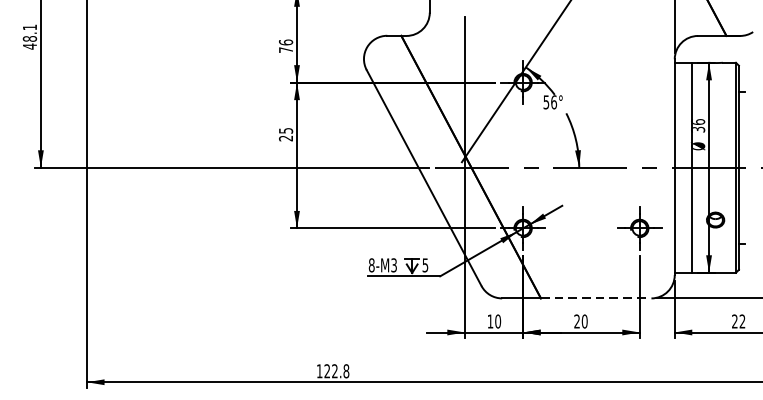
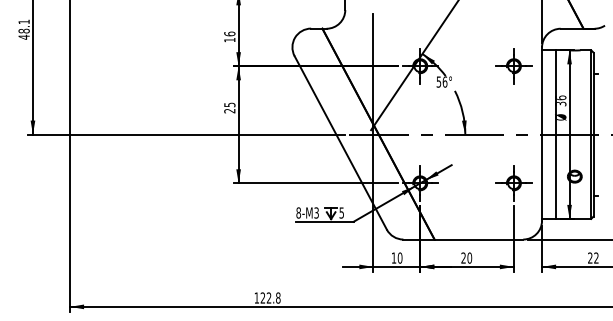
text: (285, 50) -> (229, 40), 76 -> 16
part: (639, 82) -> (513, 66), added
line: (596, 298) -> (479, 239), dashed -> solid

